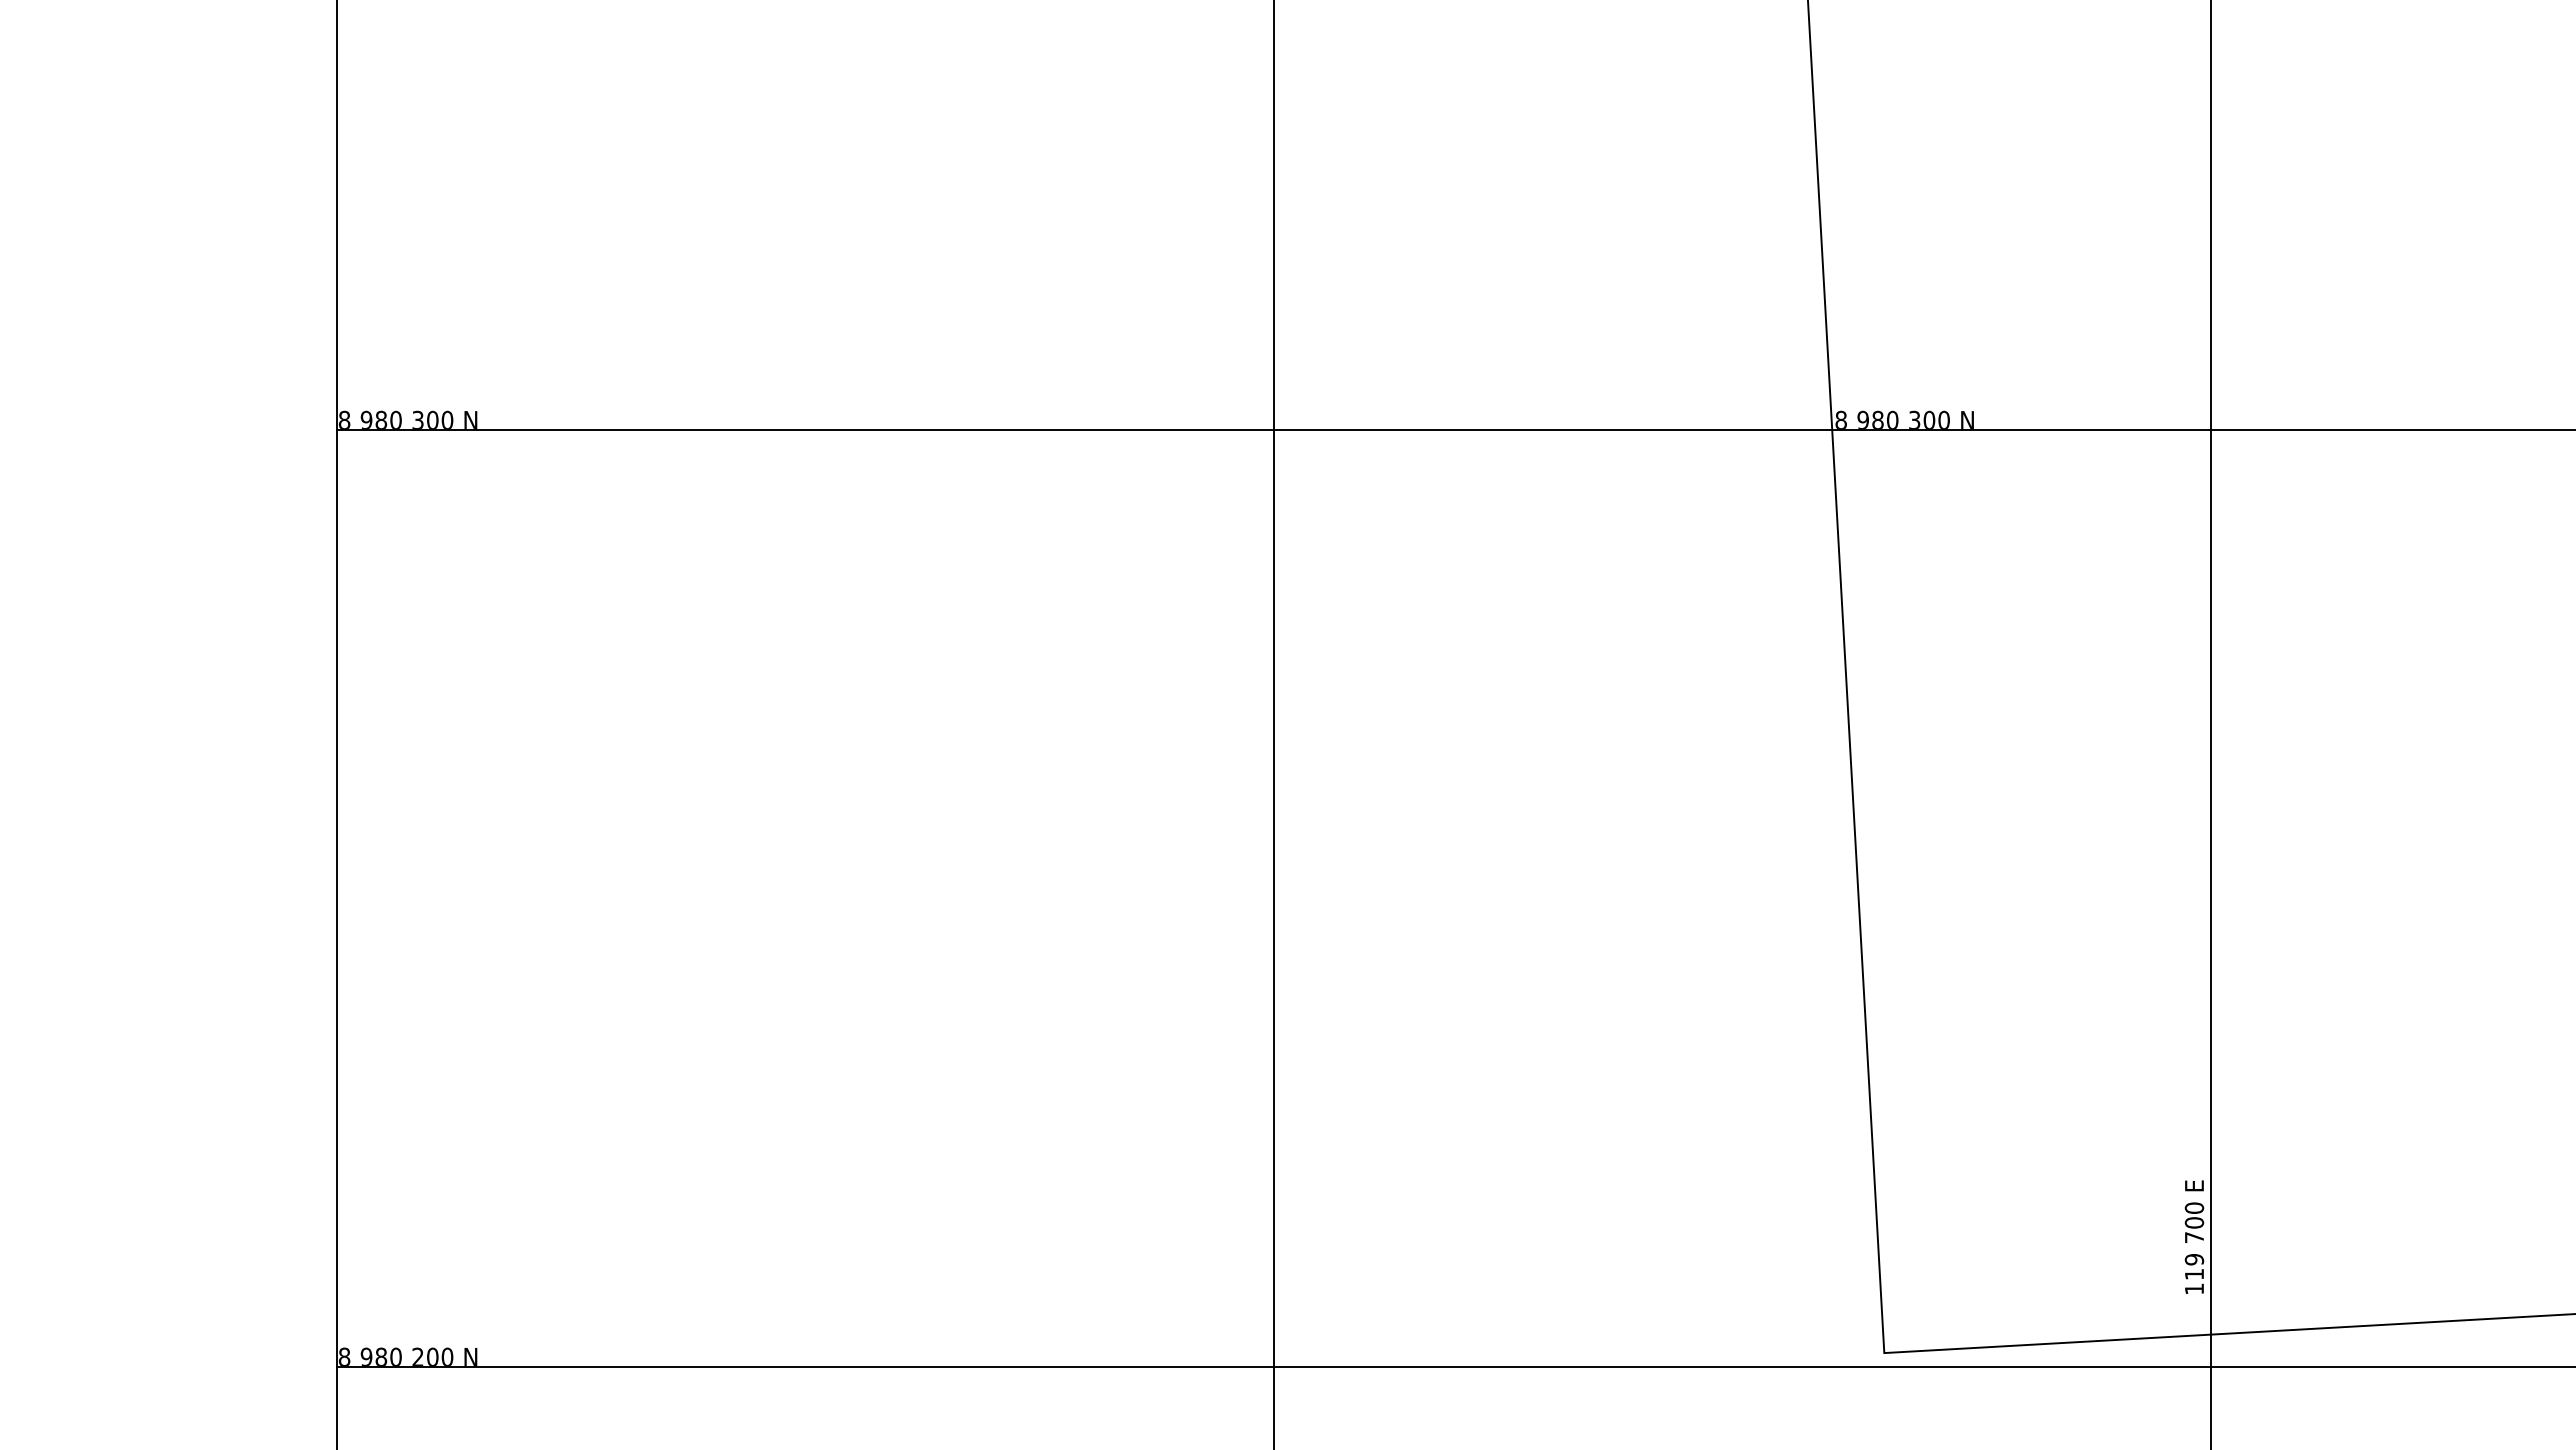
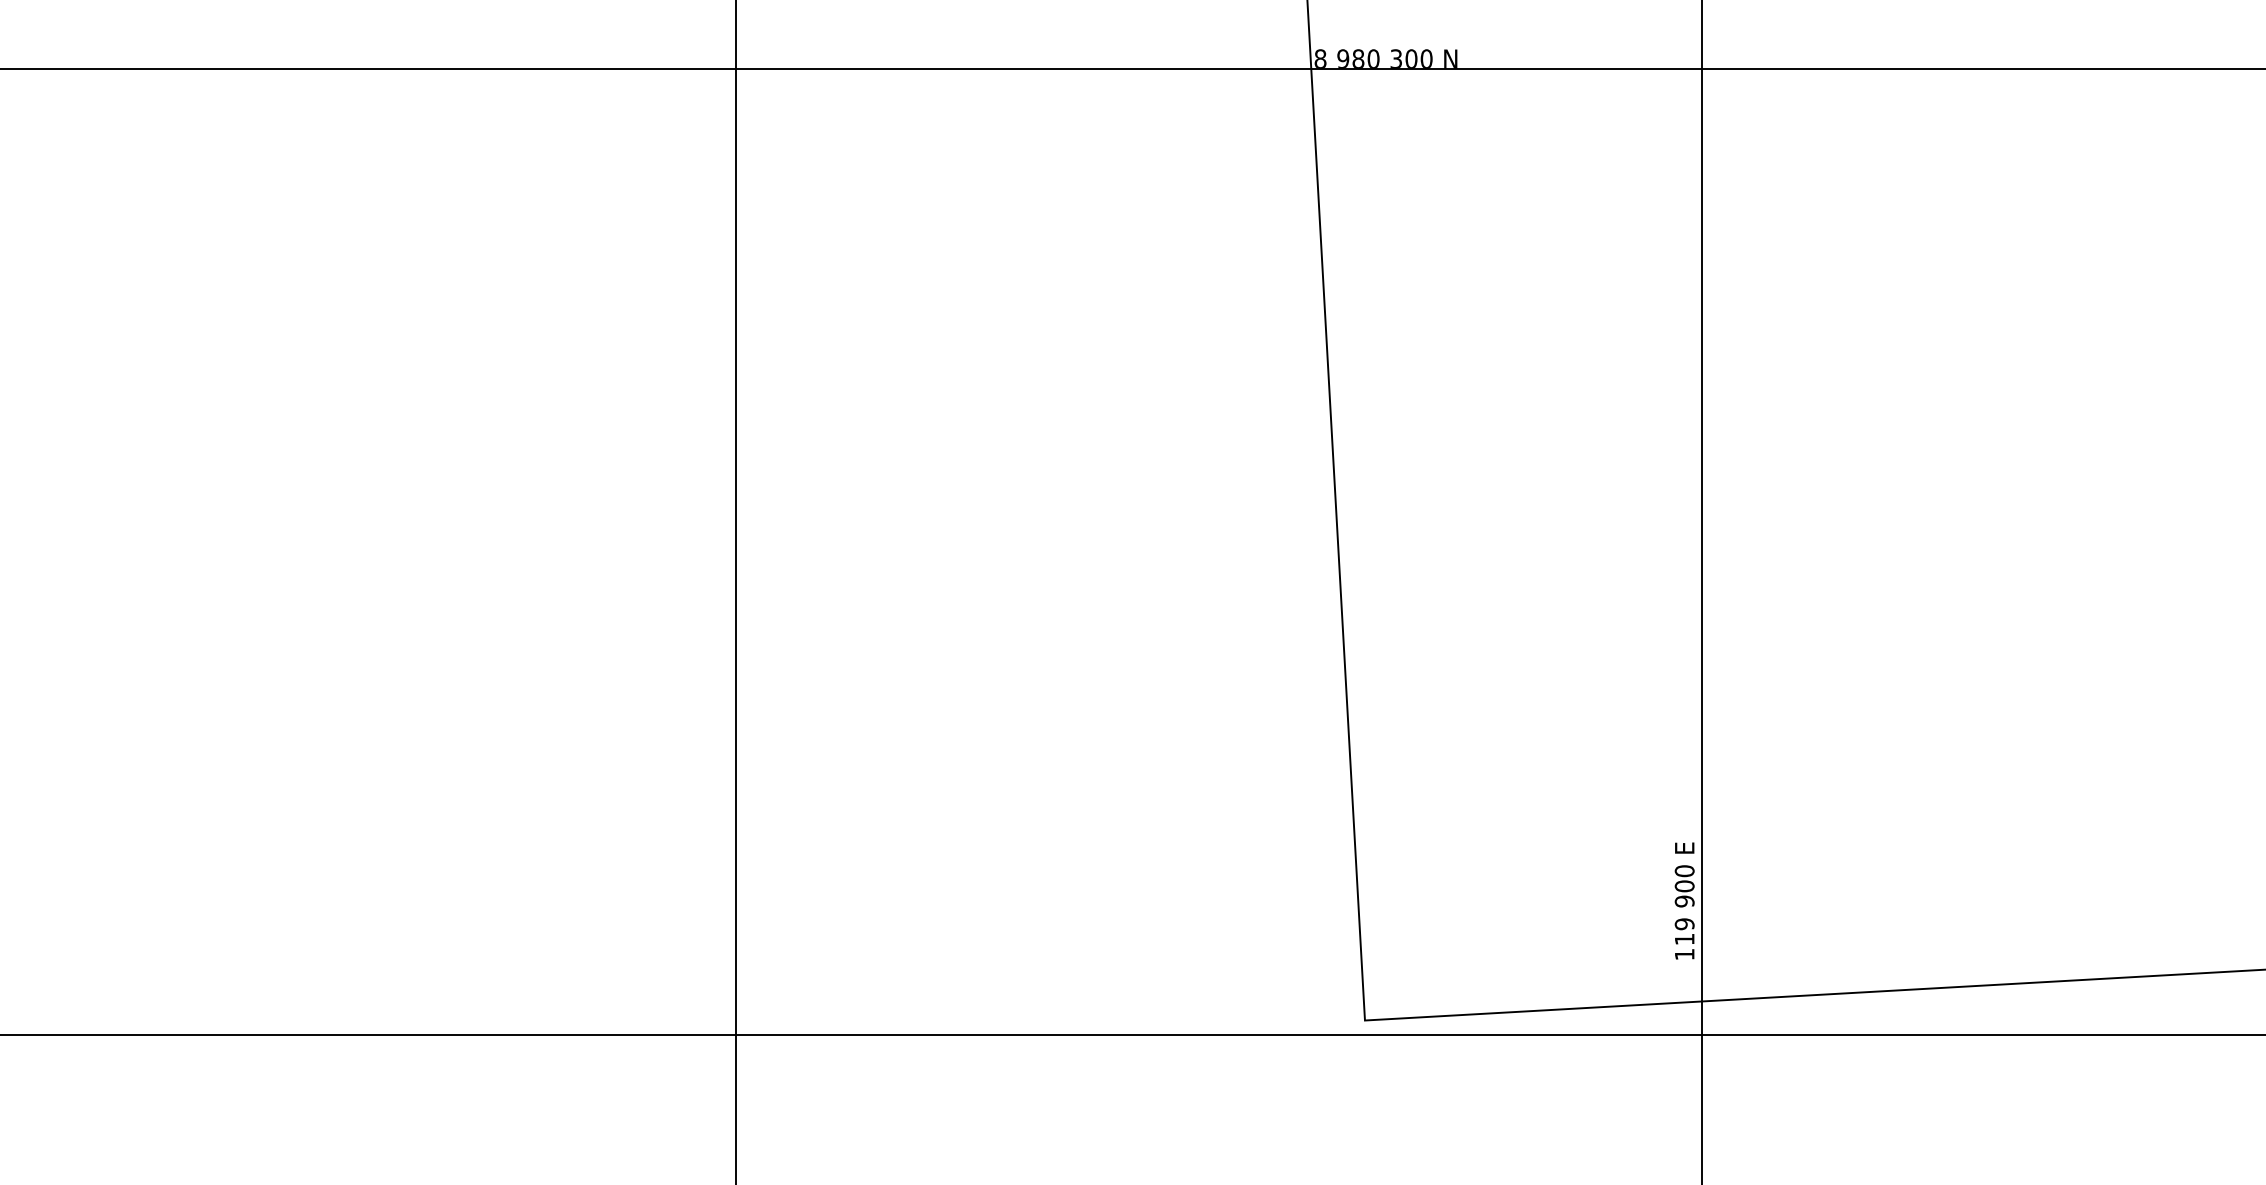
text: (2194, 1237) -> (1684, 901), 700 -> 900

